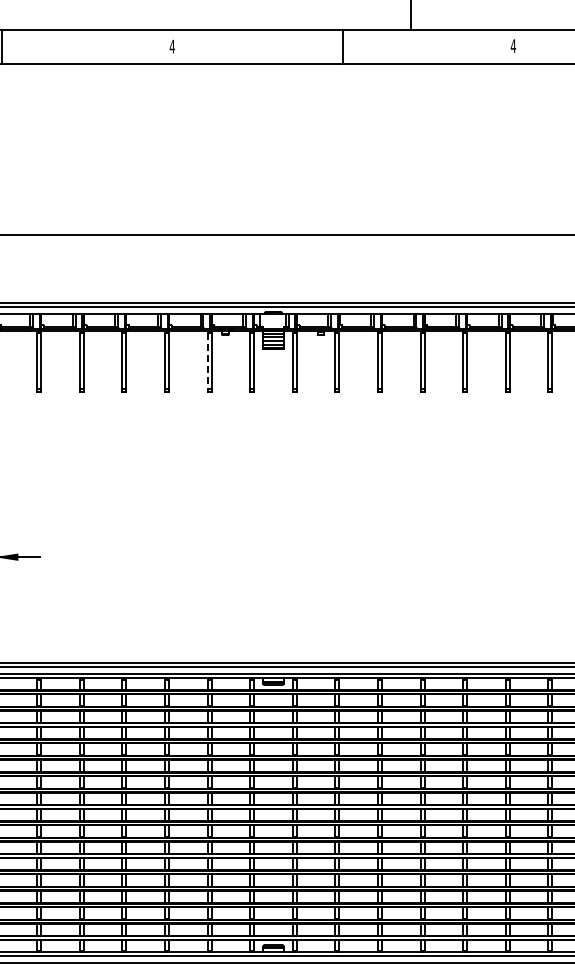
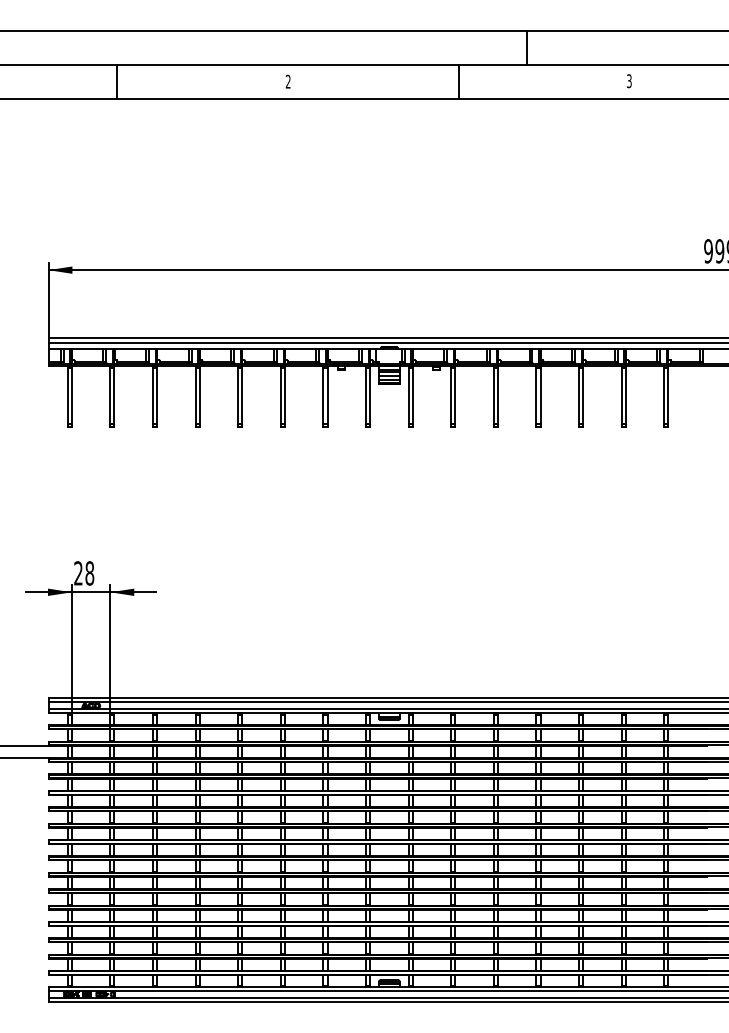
text: (171, 46) -> (287, 81), 4 -> 2
text: (512, 46) -> (628, 81), 4 -> 3
line: (207, 361) -> (323, 396), dashed -> solid

